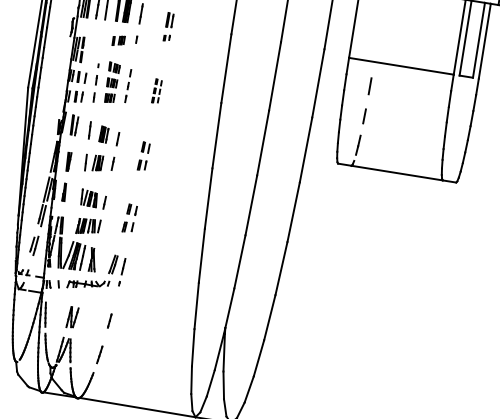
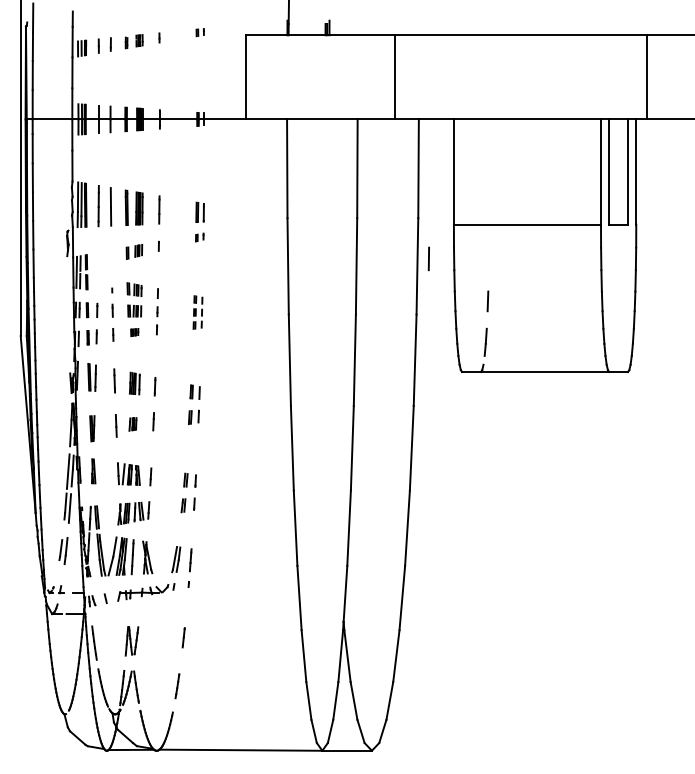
line: (369, 85) -> (428, 258), moved
part: (109, 98) -> (134, 332), size x0.6
part: (97, 163) -> (132, 424), size x0.6

